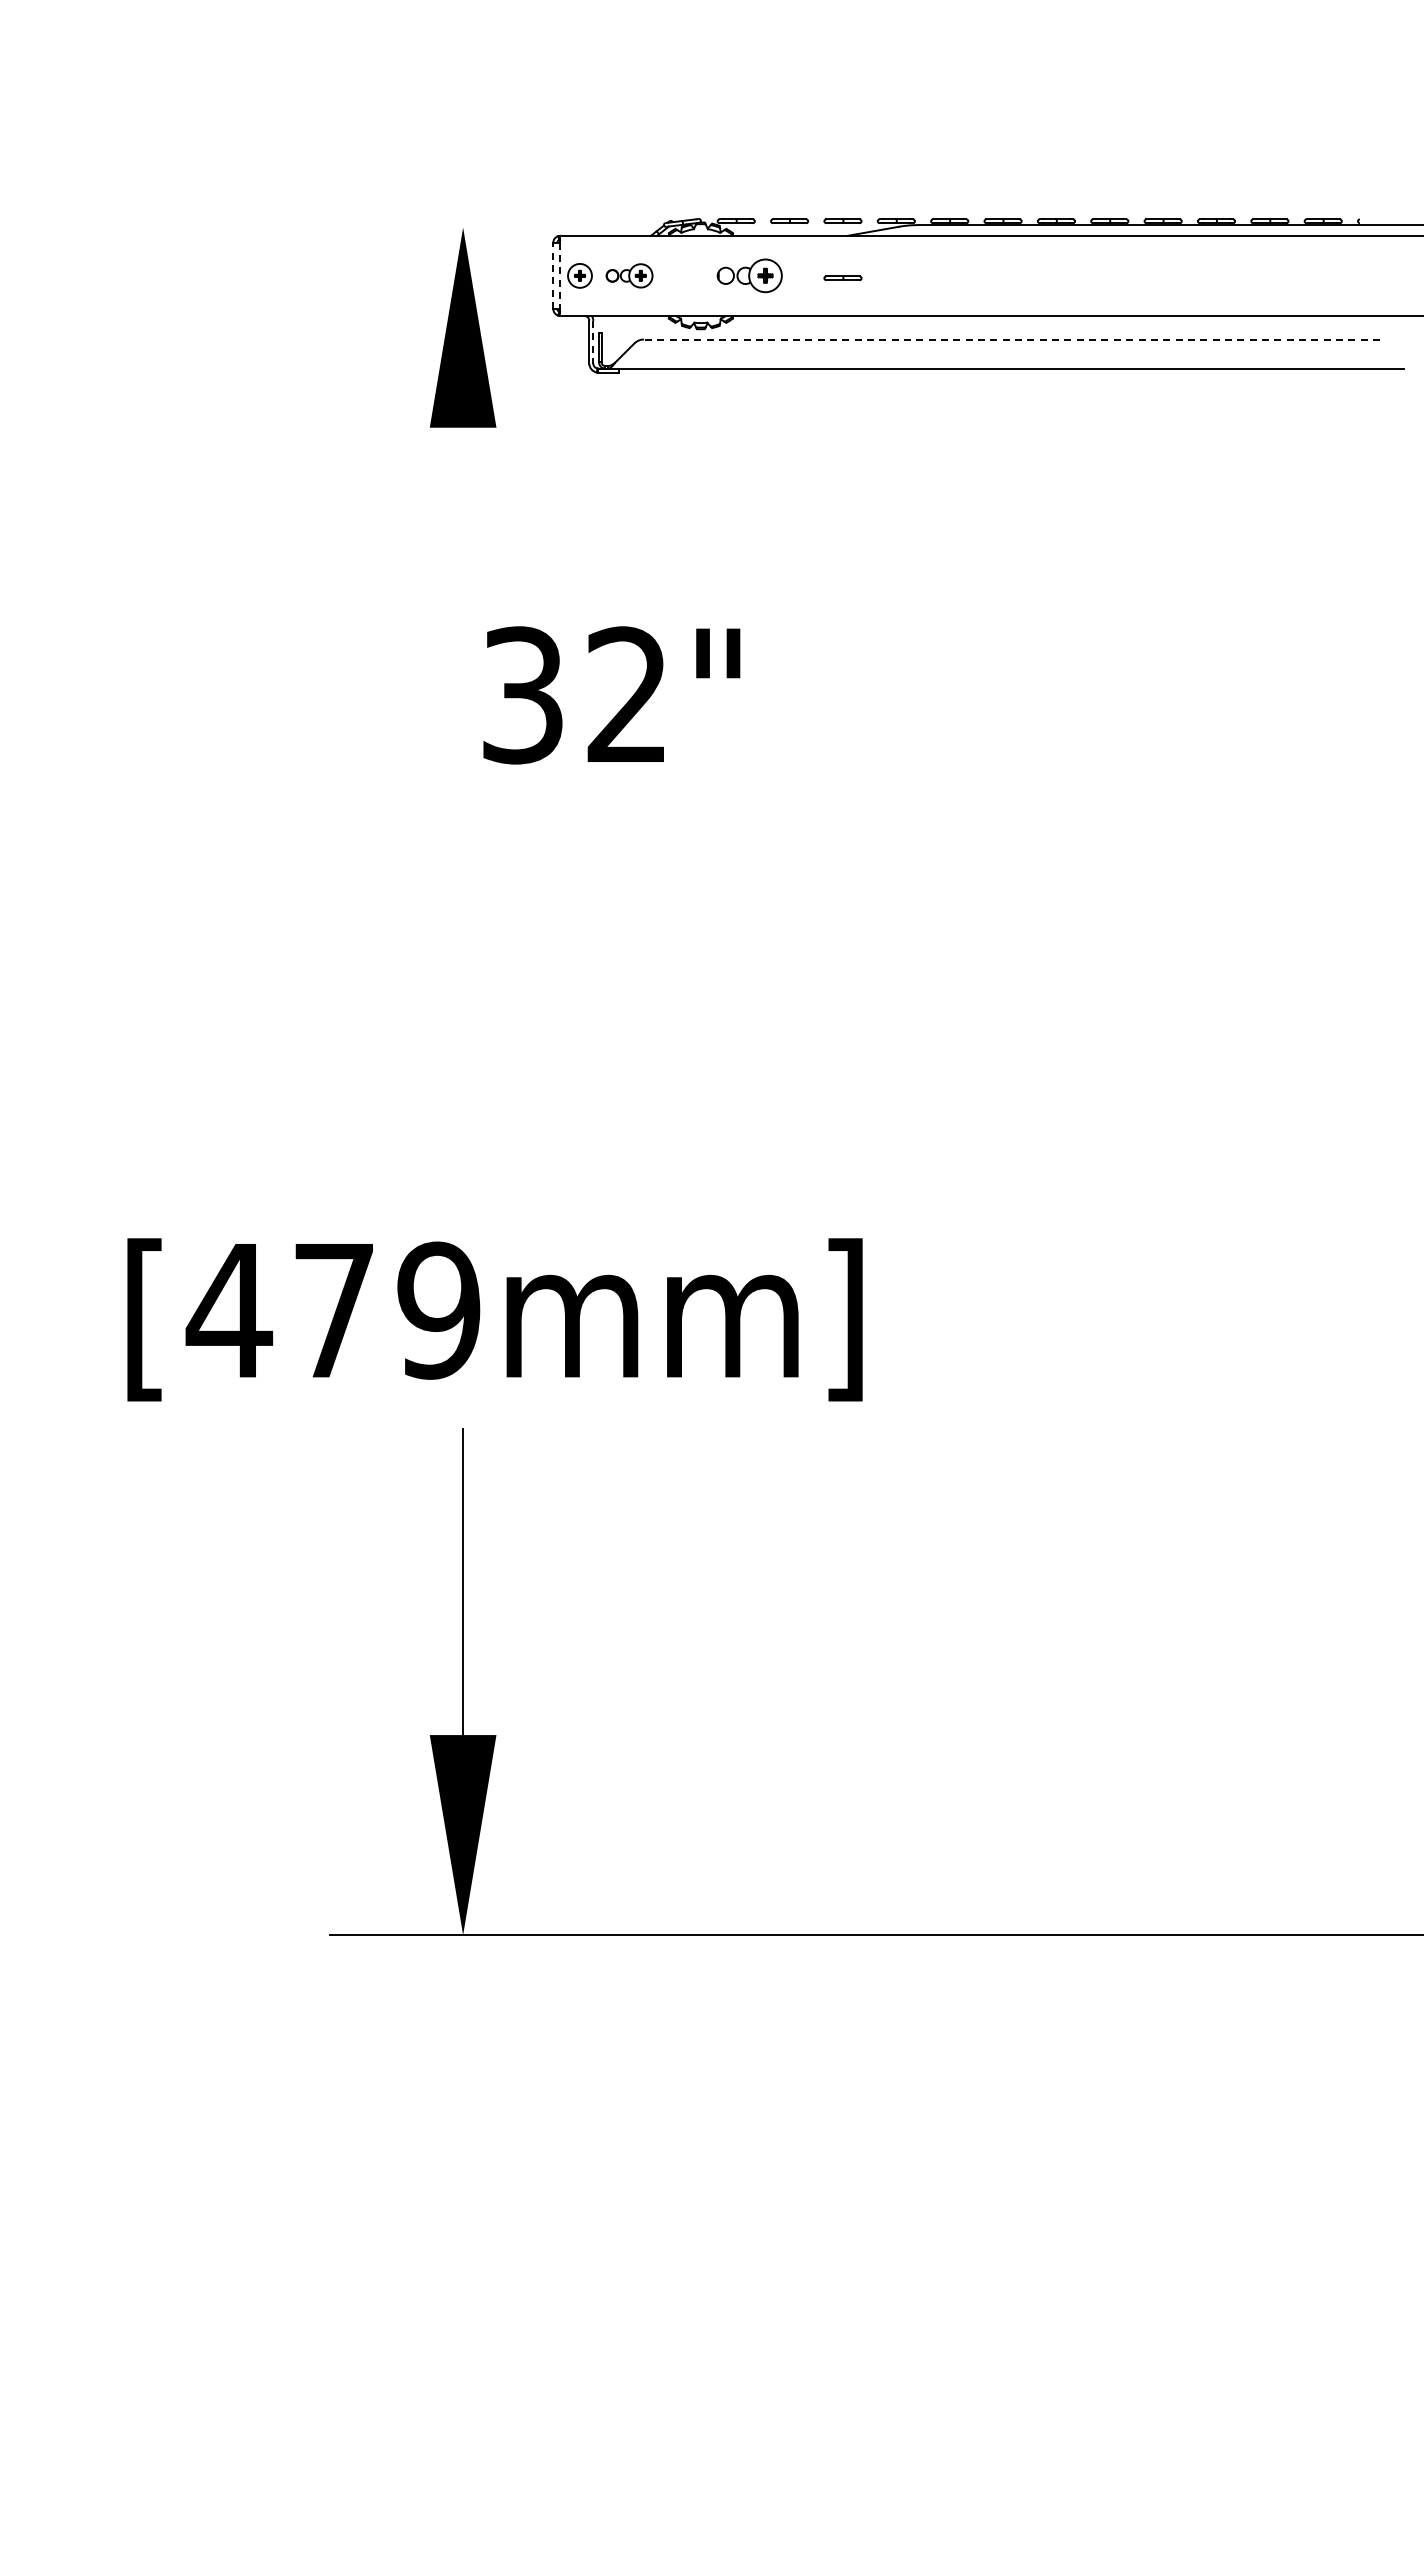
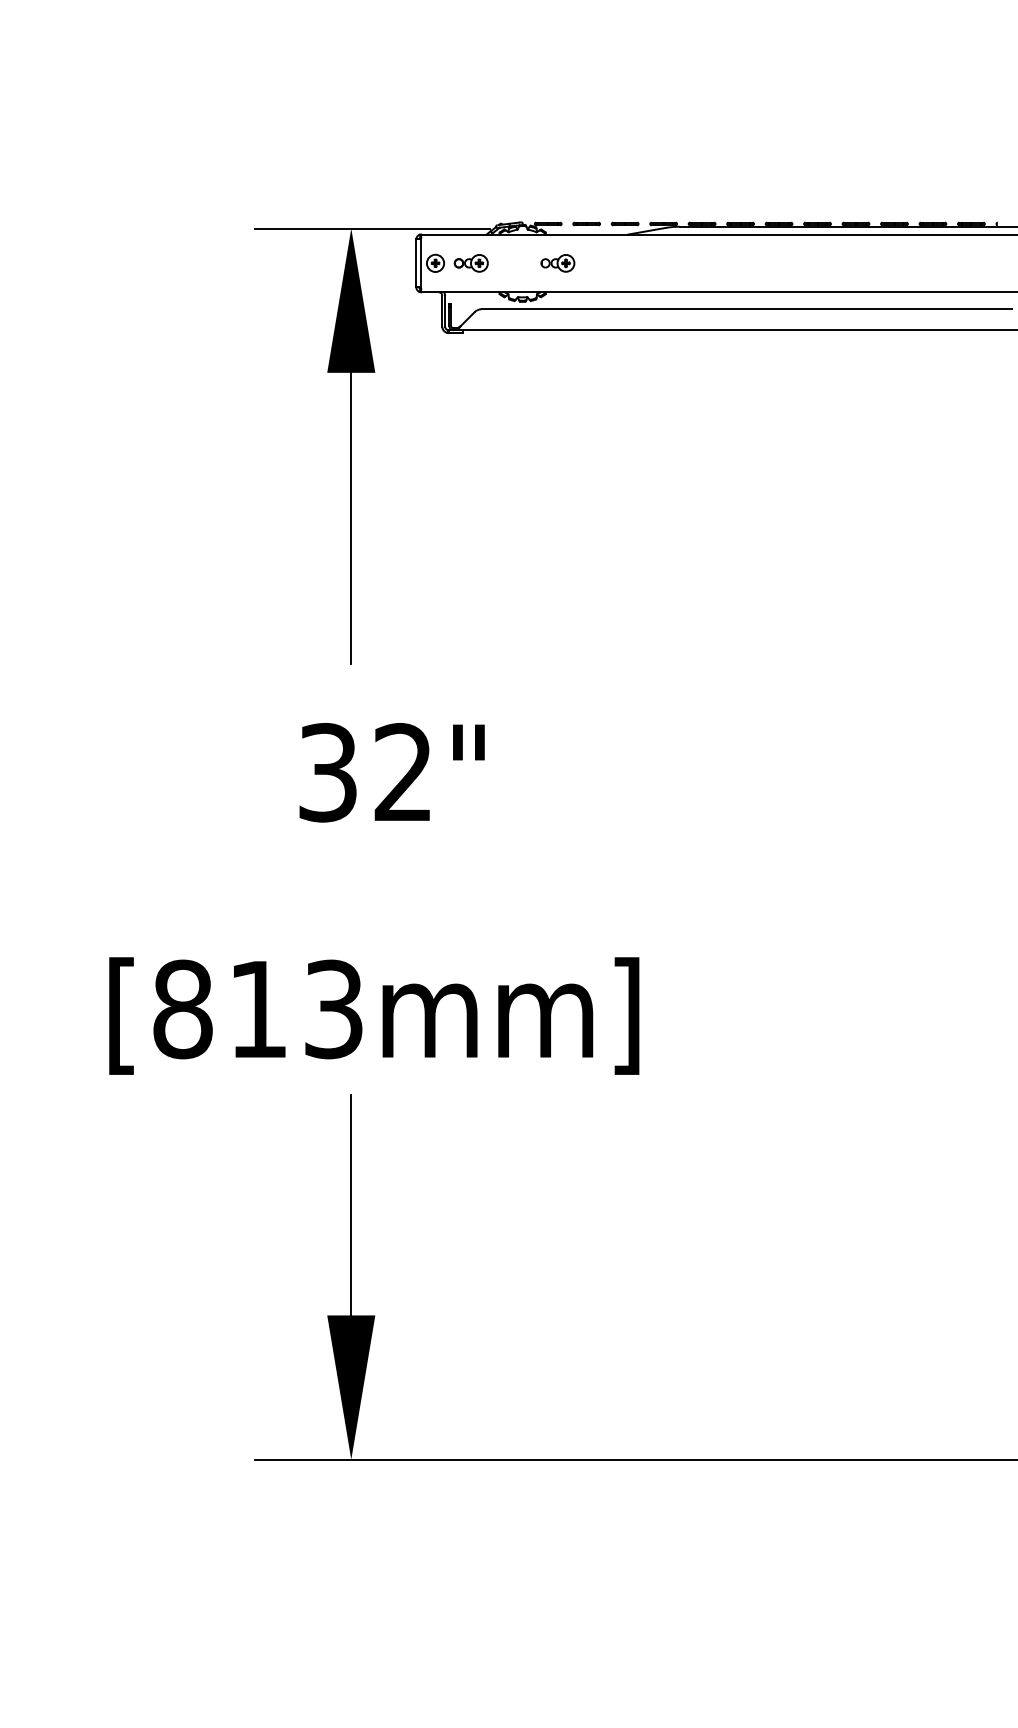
line: (492, 227) -> (372, 228), added
line: (553, 275) -> (416, 263), dashed -> solid
part: (749, 275) -> (557, 263), size x0.71
line: (559, 276) -> (420, 263), dashed -> solid
part: (842, 277) -> (624, 264), removed
line: (1011, 339) -> (746, 309), dashed -> solid
line: (593, 342) -> (445, 311), dashed -> solid
line: (463, 586) -> (351, 487), added
text: (611, 695) -> (391, 772), moved
text: (332, 1310) -> (257, 1009), [479mm] -> [813mm]

